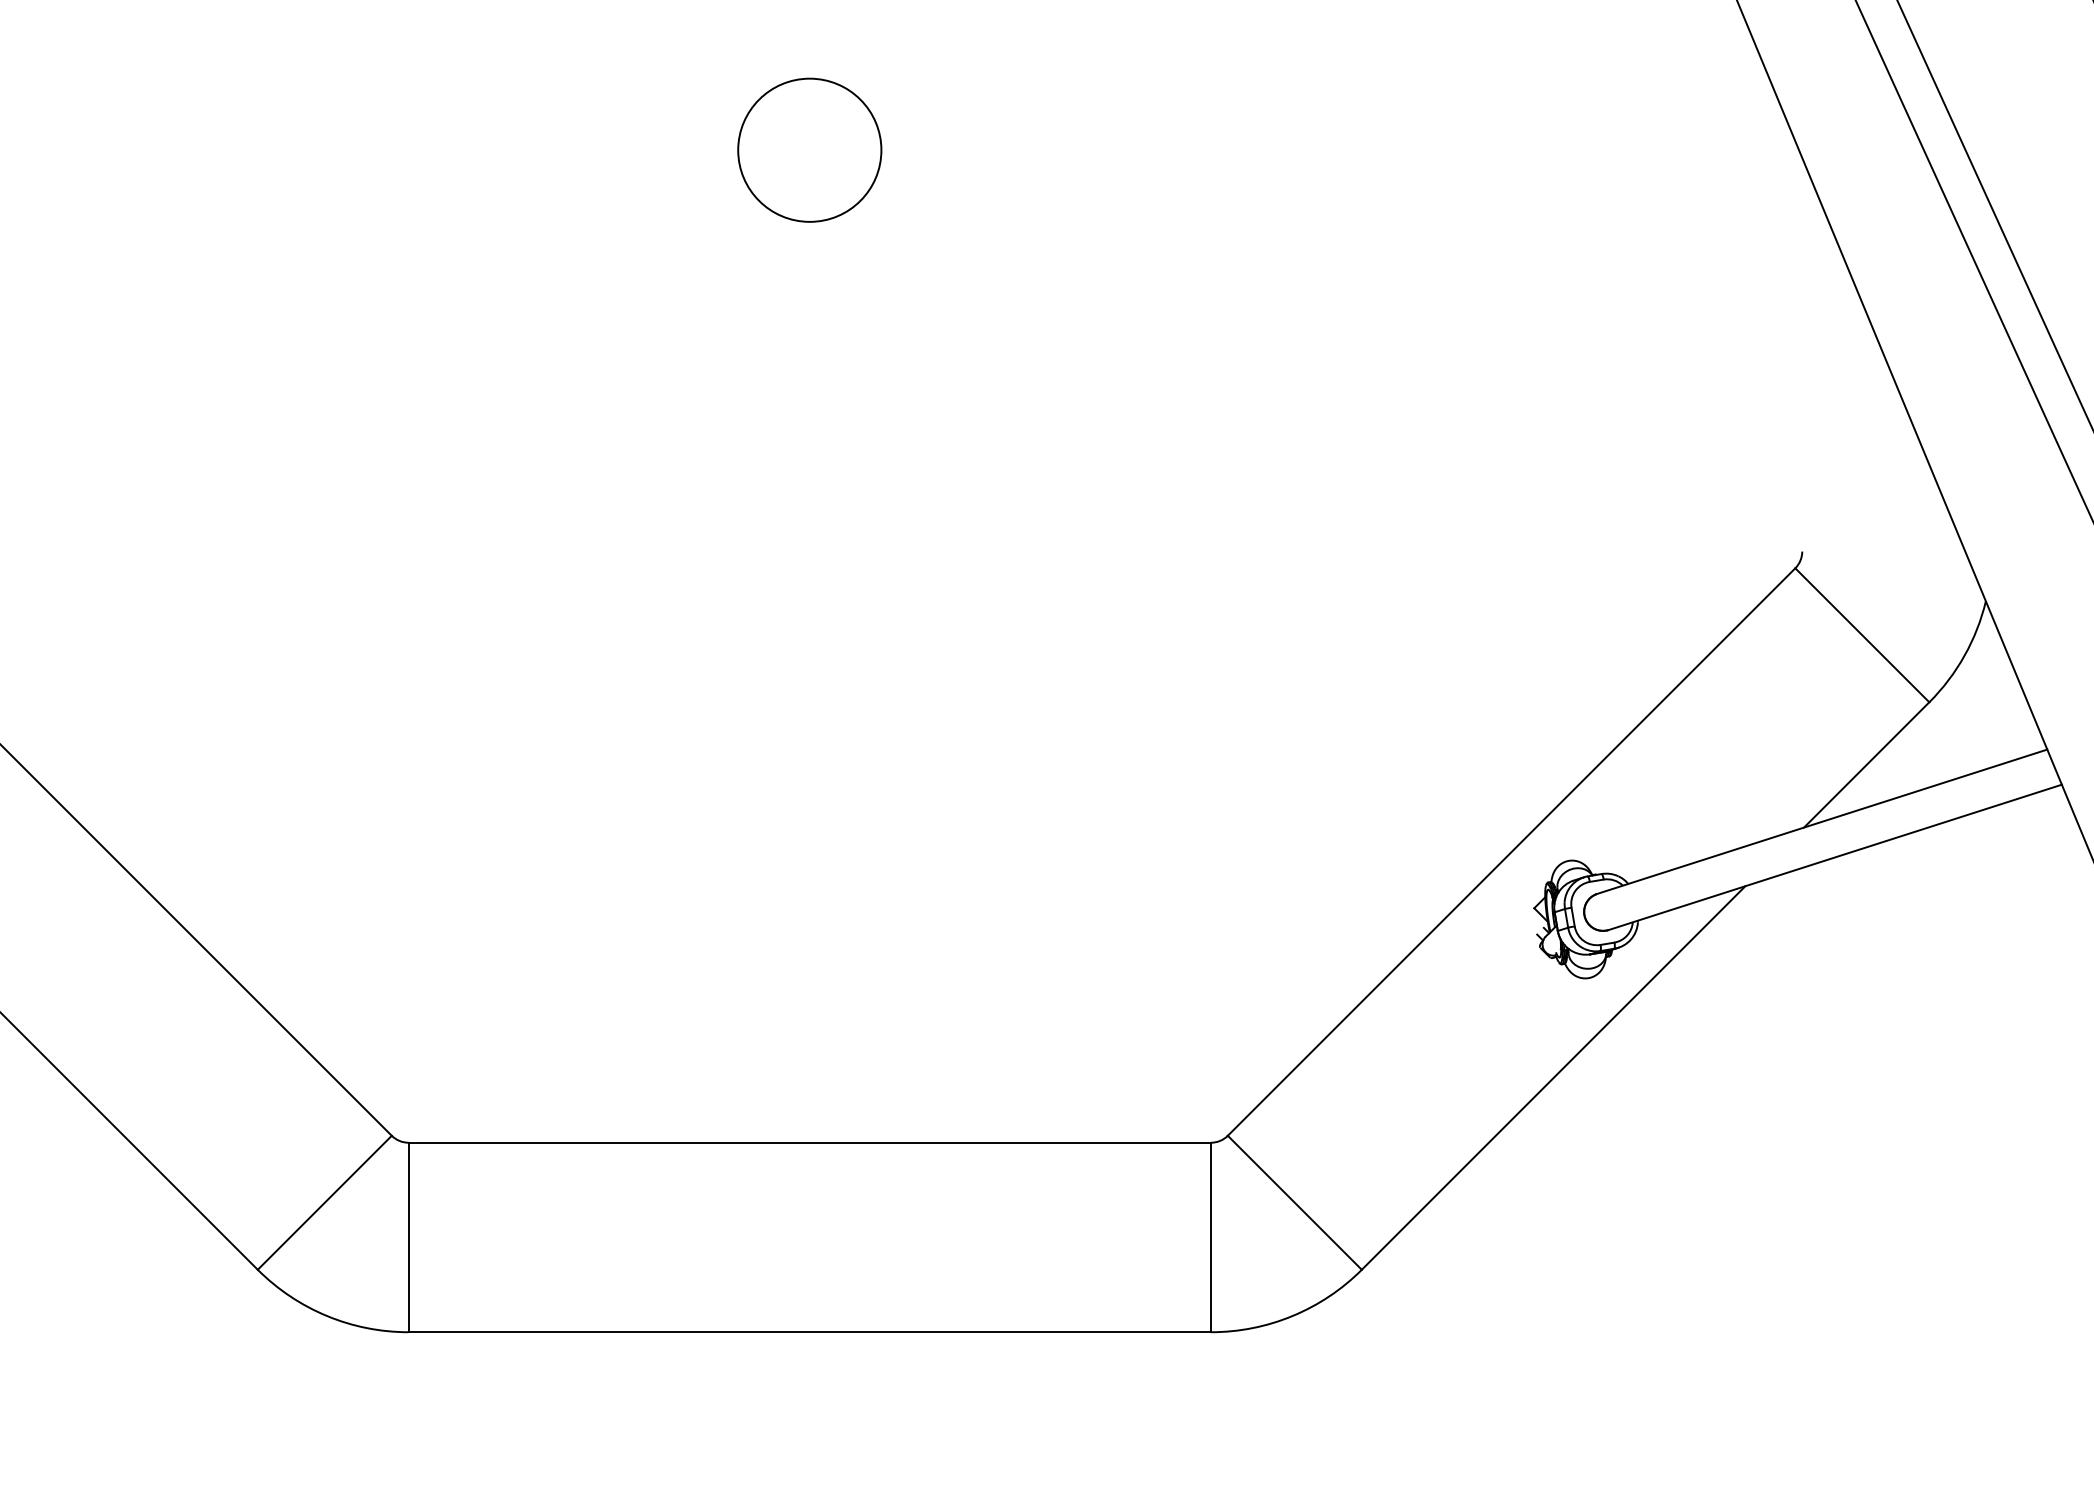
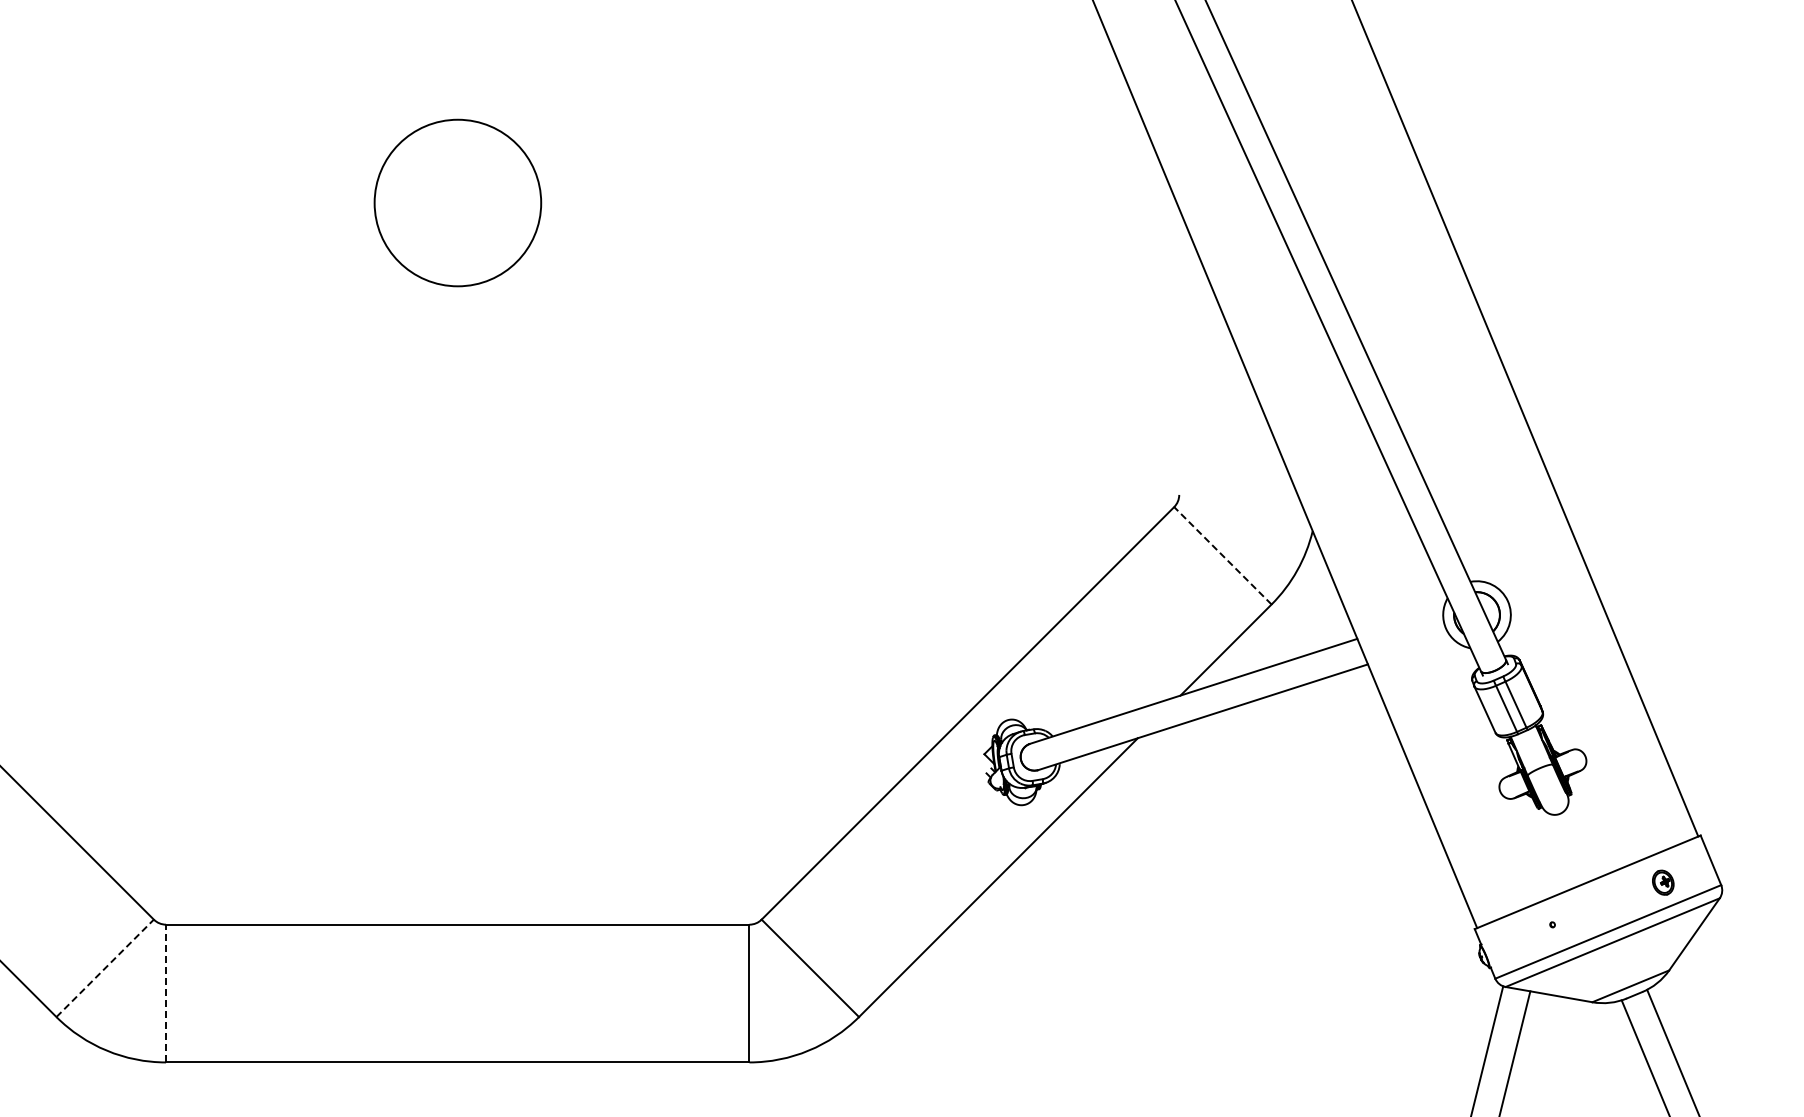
circle: (809, 150) -> (457, 203), size x1.6
line: (1861, 634) -> (1222, 555), solid -> dashed
line: (325, 1203) -> (105, 968), solid -> dashed
line: (409, 1237) -> (166, 993), solid -> dashed

